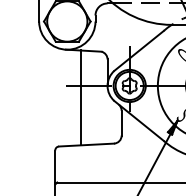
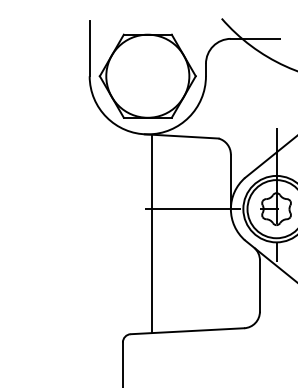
line: (81, 97) -> (152, 233), moved

